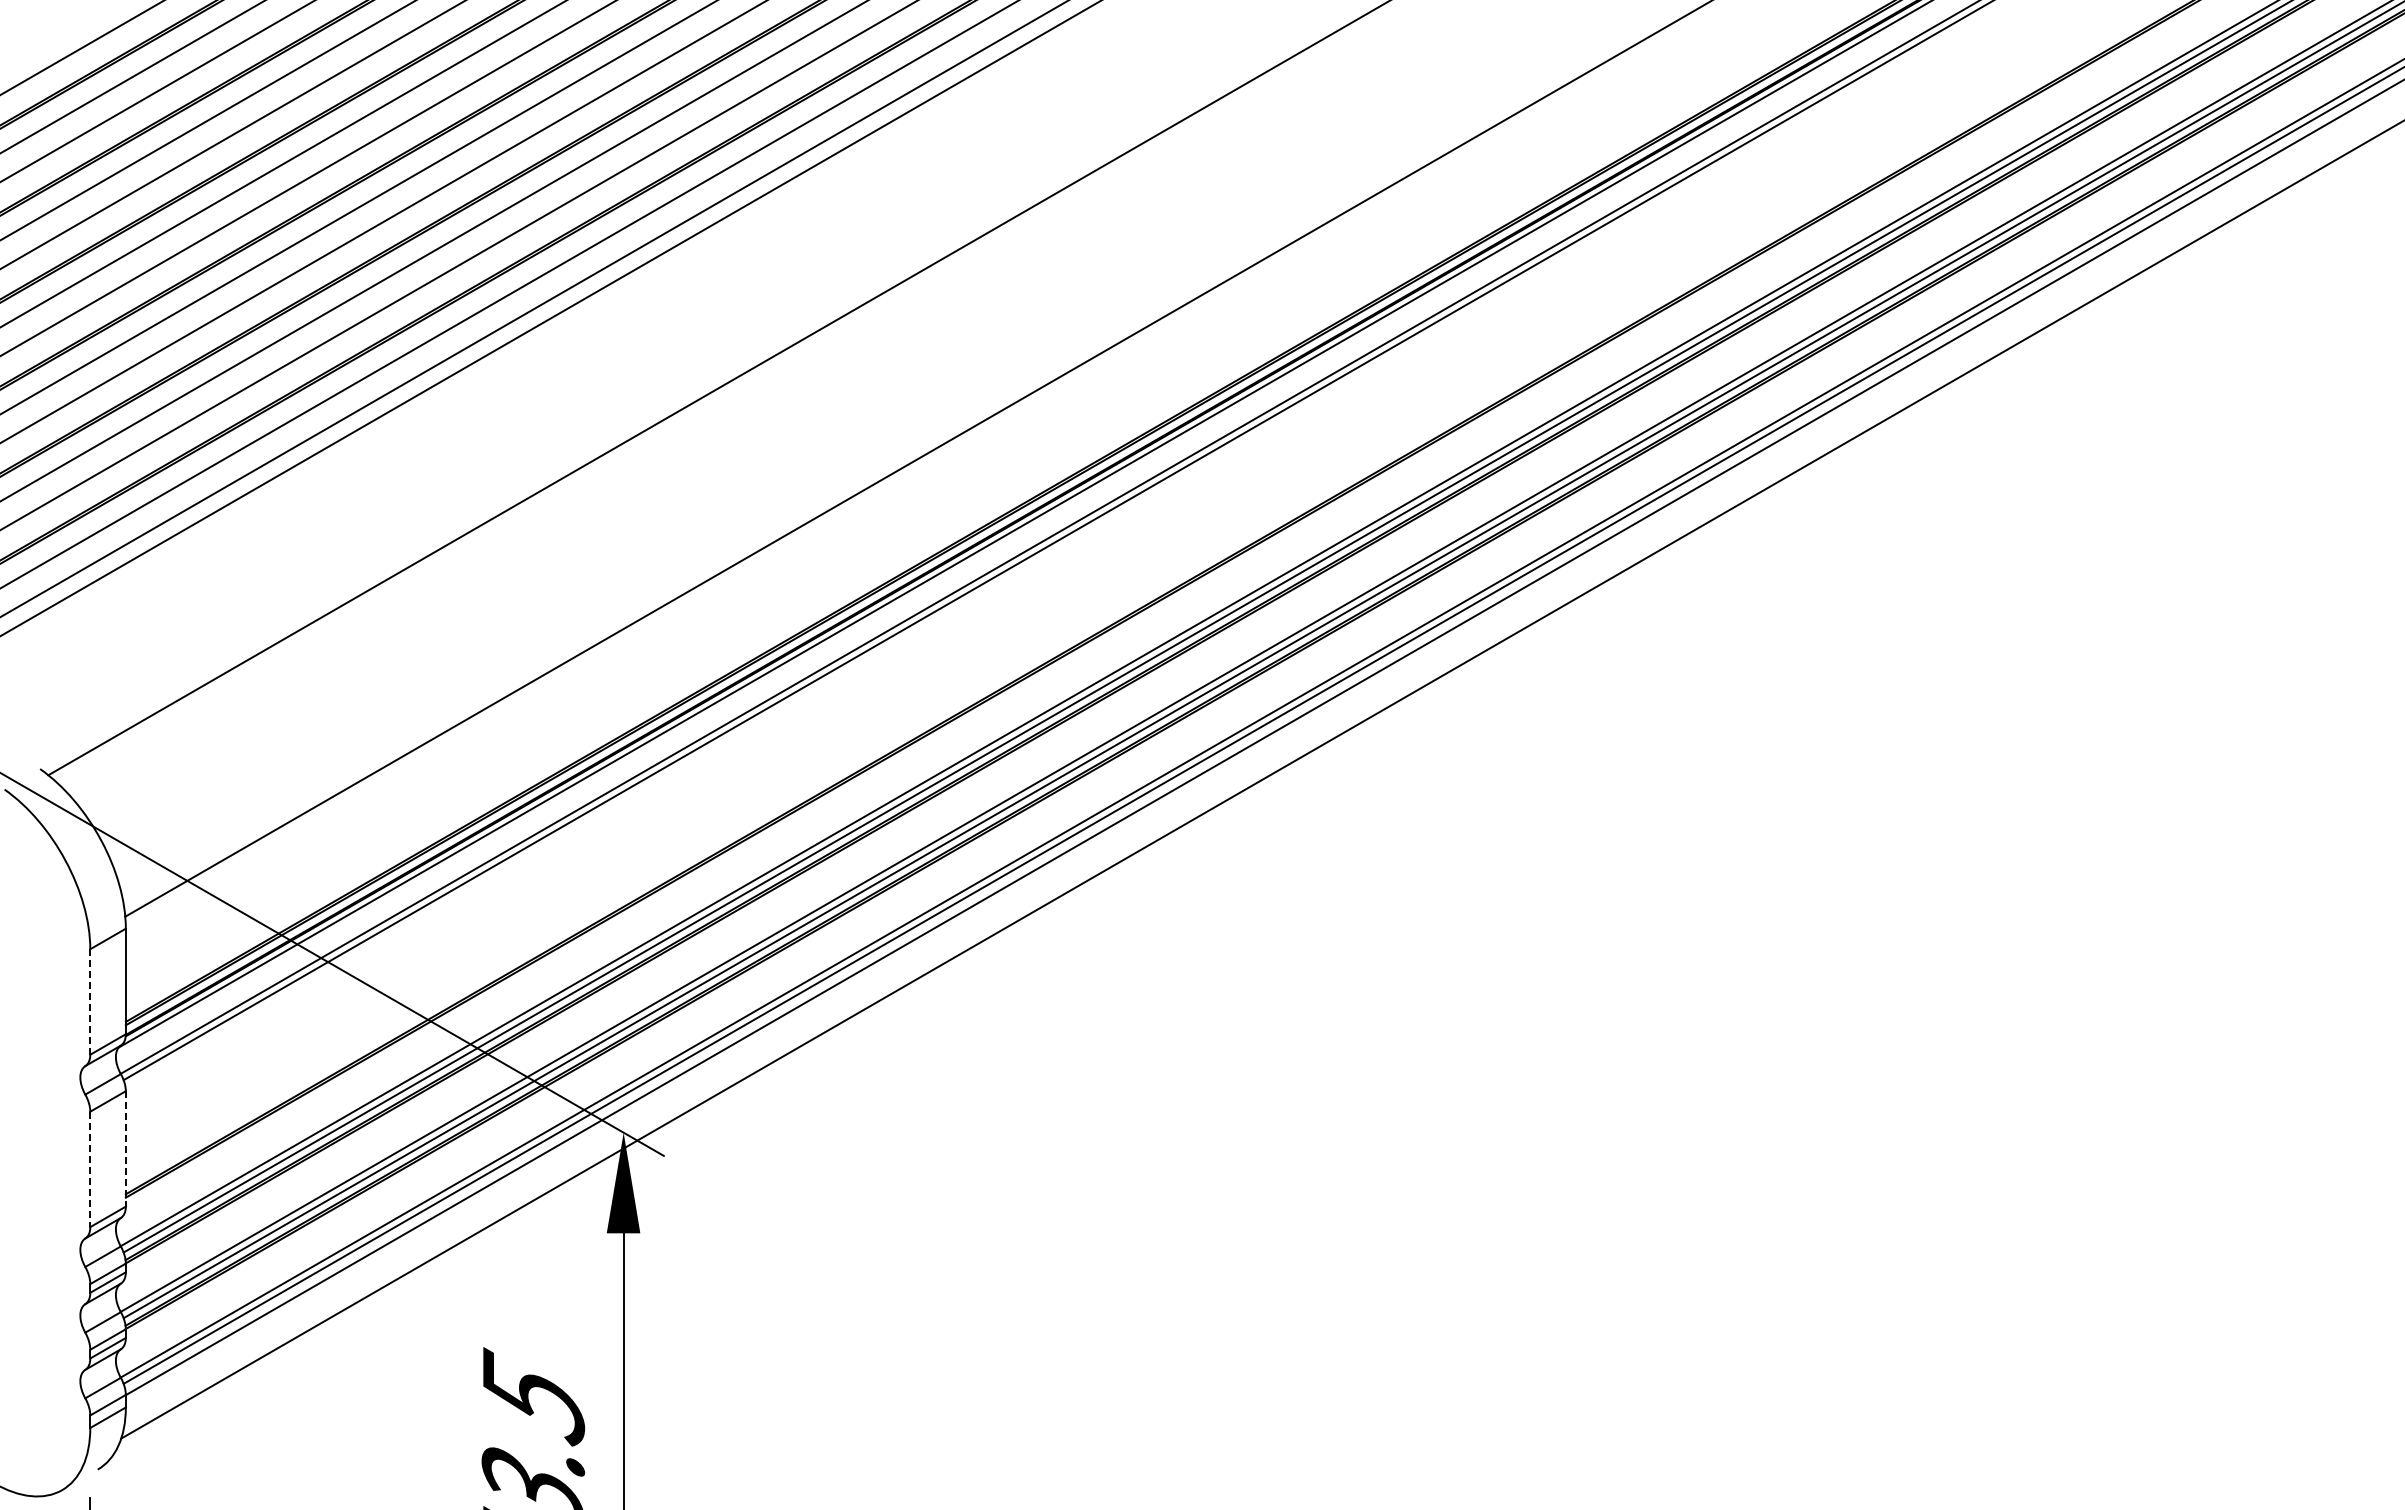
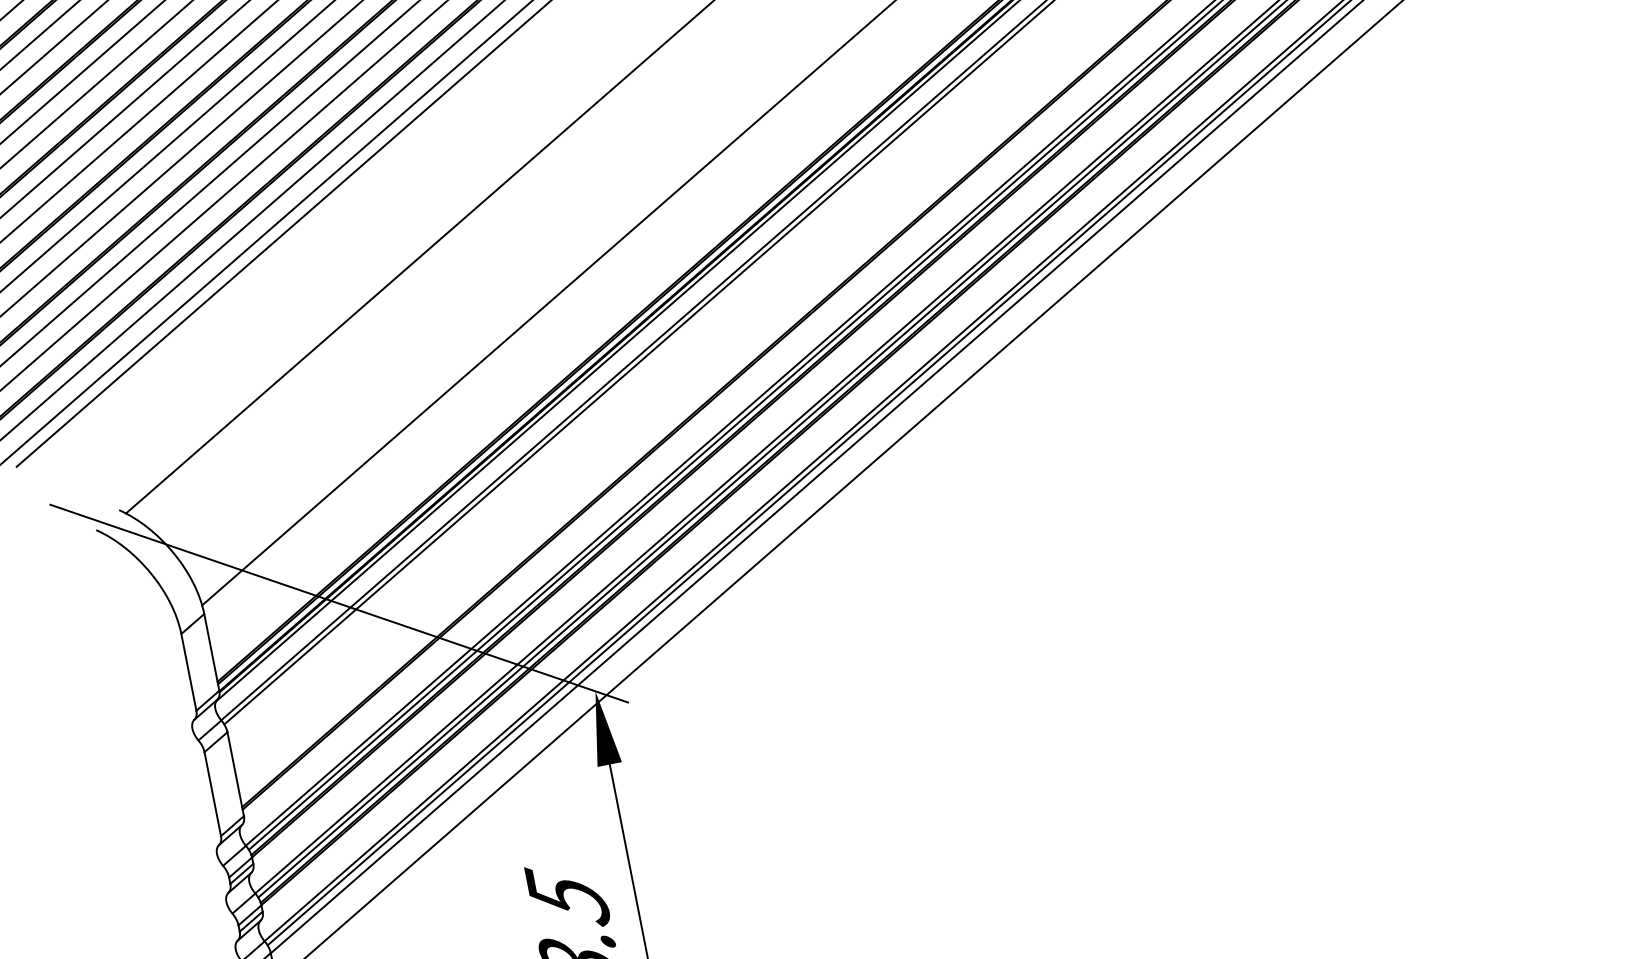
line: (90, 1002) -> (189, 672), dashed -> solid
line: (125, 1148) -> (235, 773), dashed -> solid
line: (90, 1169) -> (212, 794), dashed -> solid

